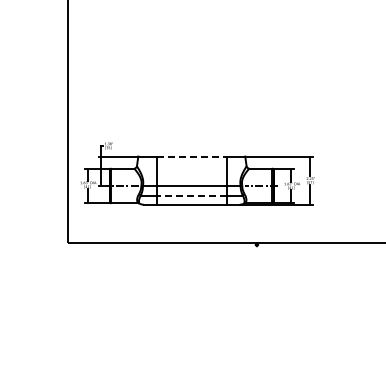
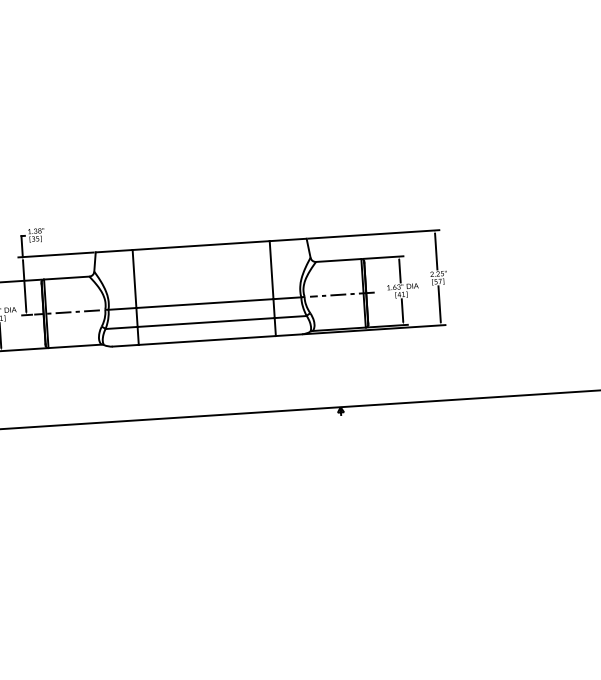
line: (191, 156) -> (200, 245), dashed -> solid
line: (191, 195) -> (205, 322), dashed -> solid

